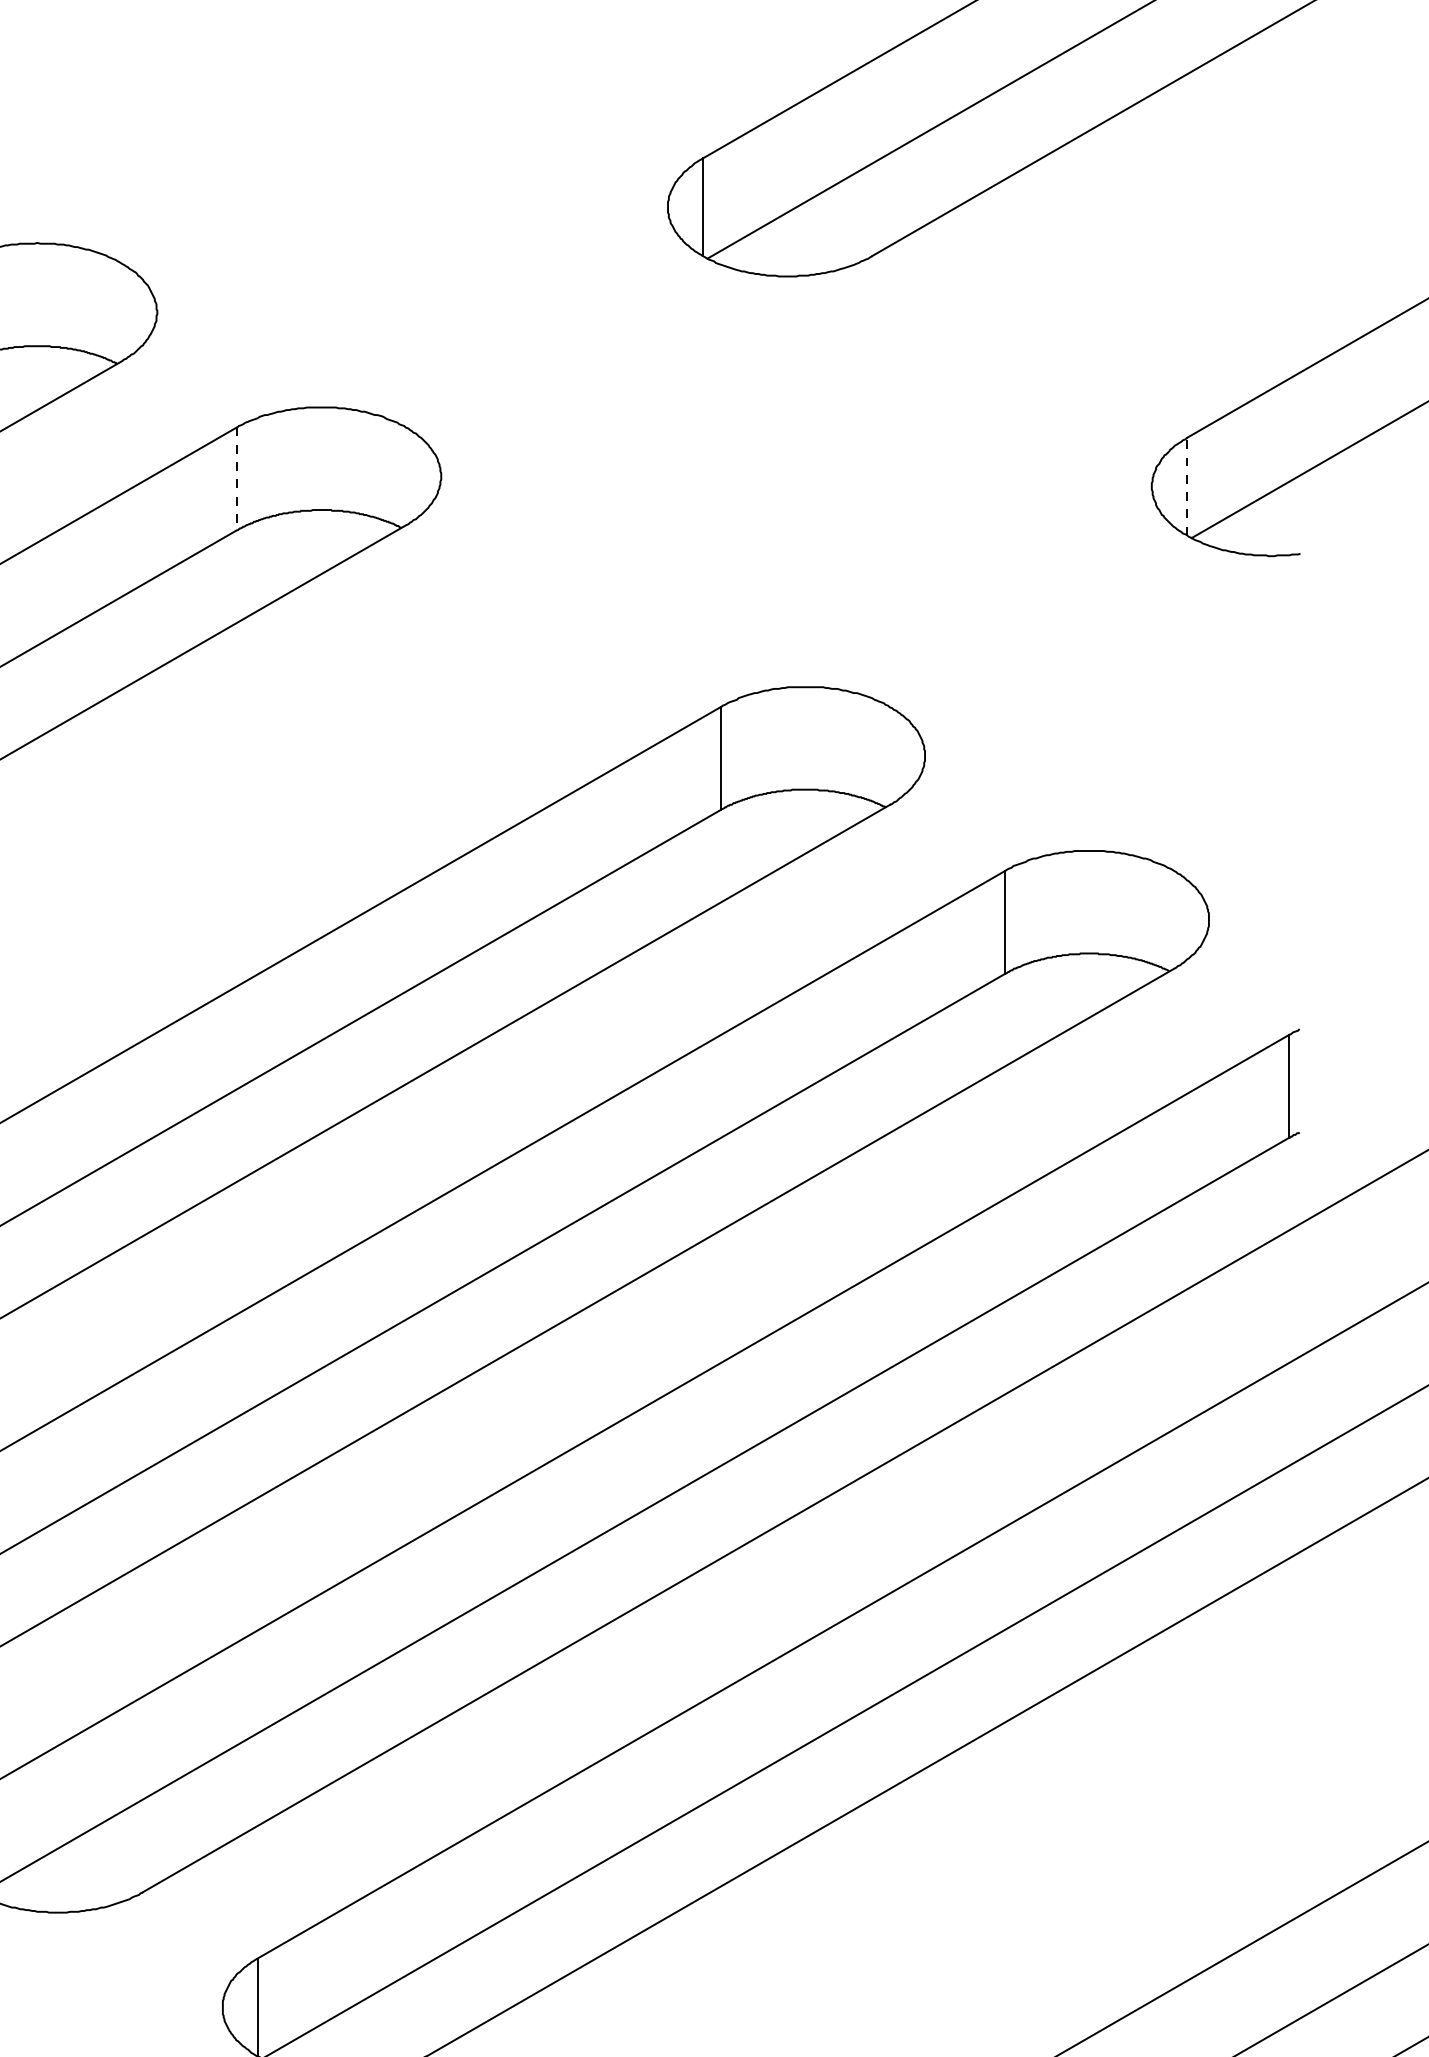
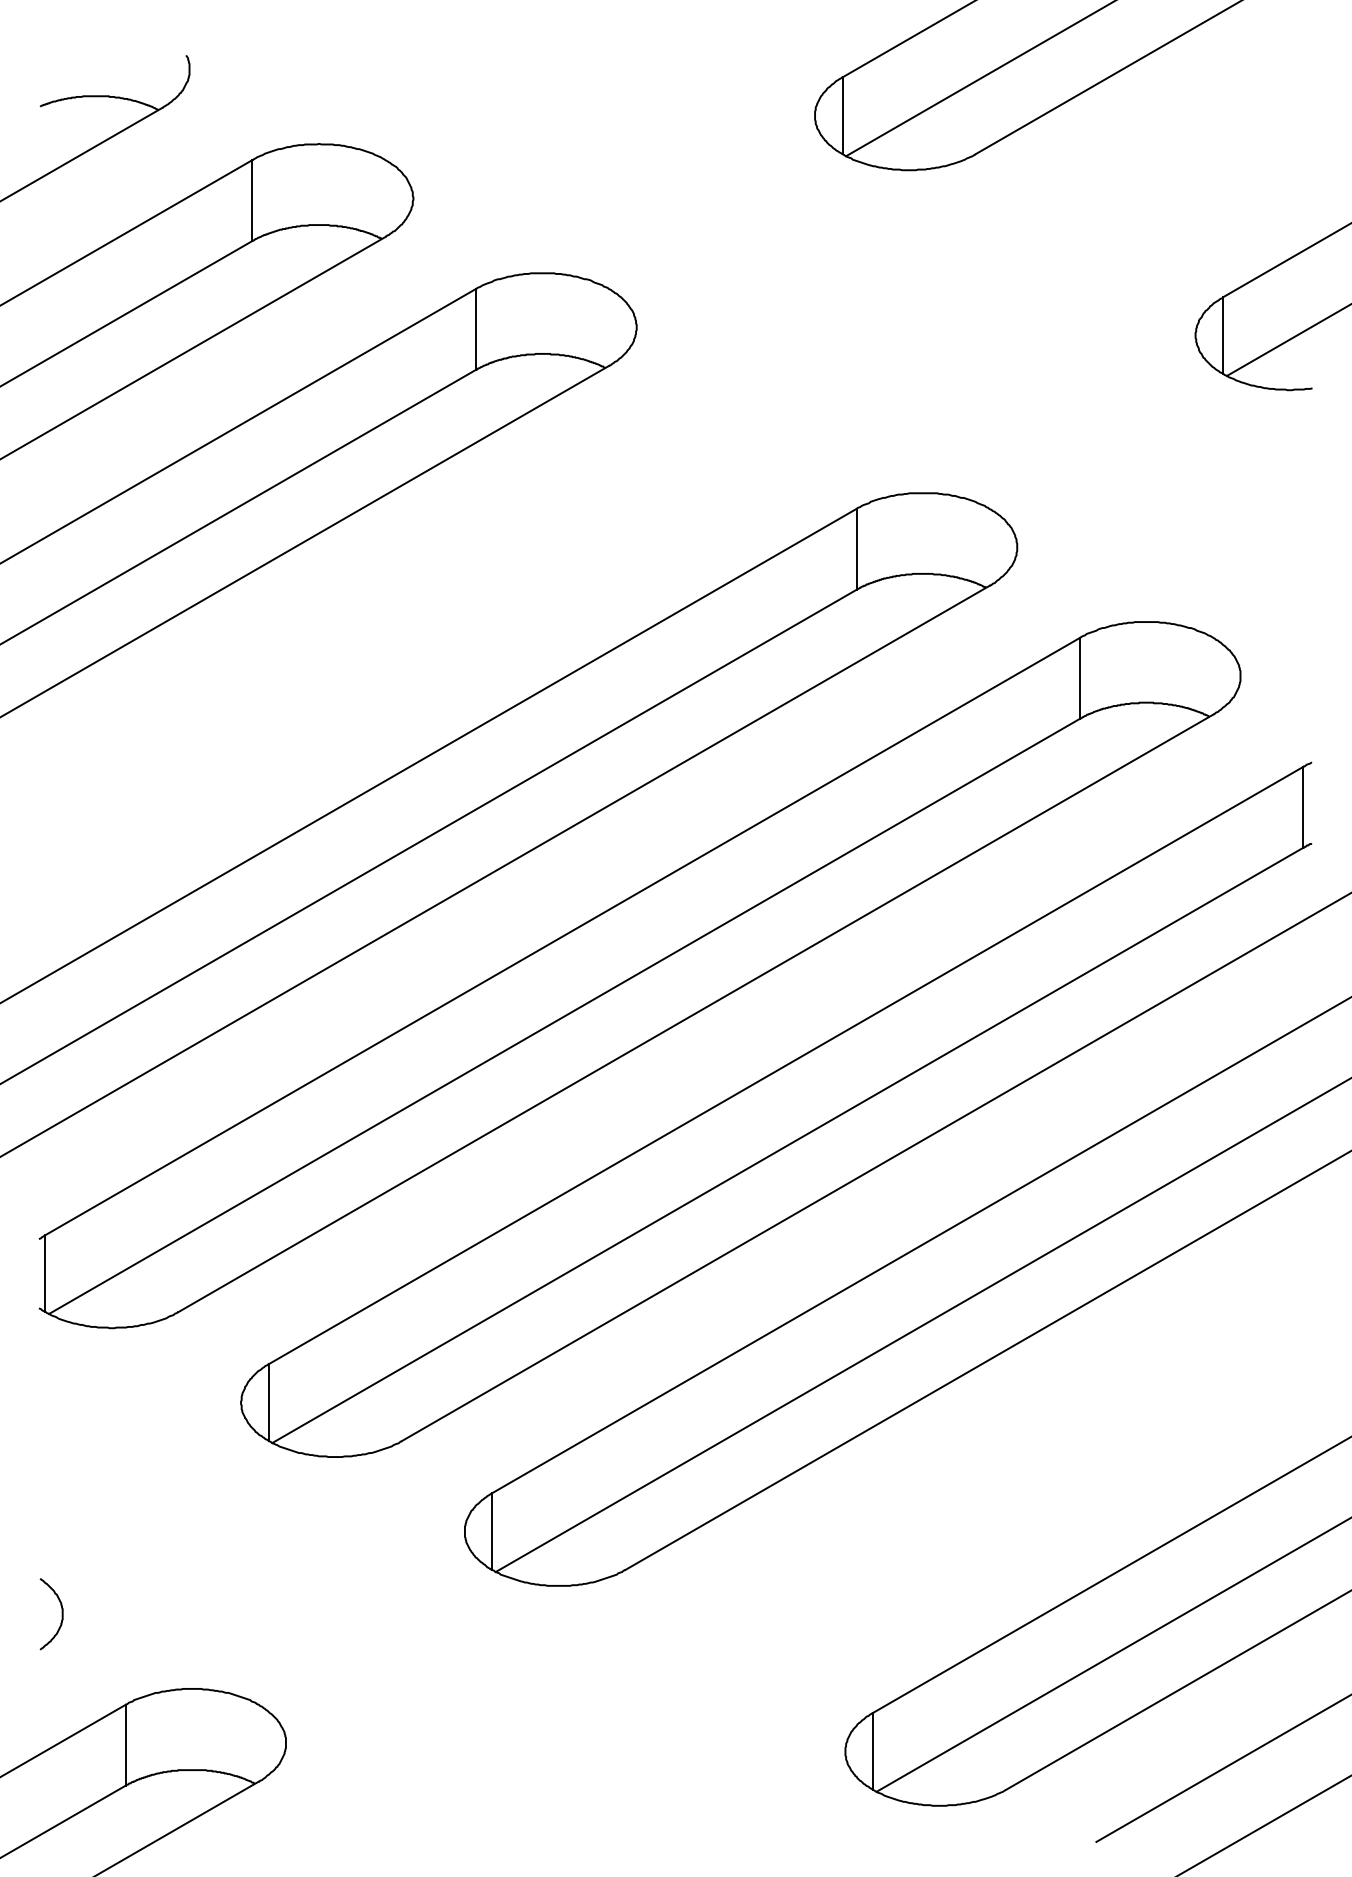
line: (236, 478) -> (475, 329), dashed -> solid
line: (1187, 486) -> (1223, 335), dashed -> solid

